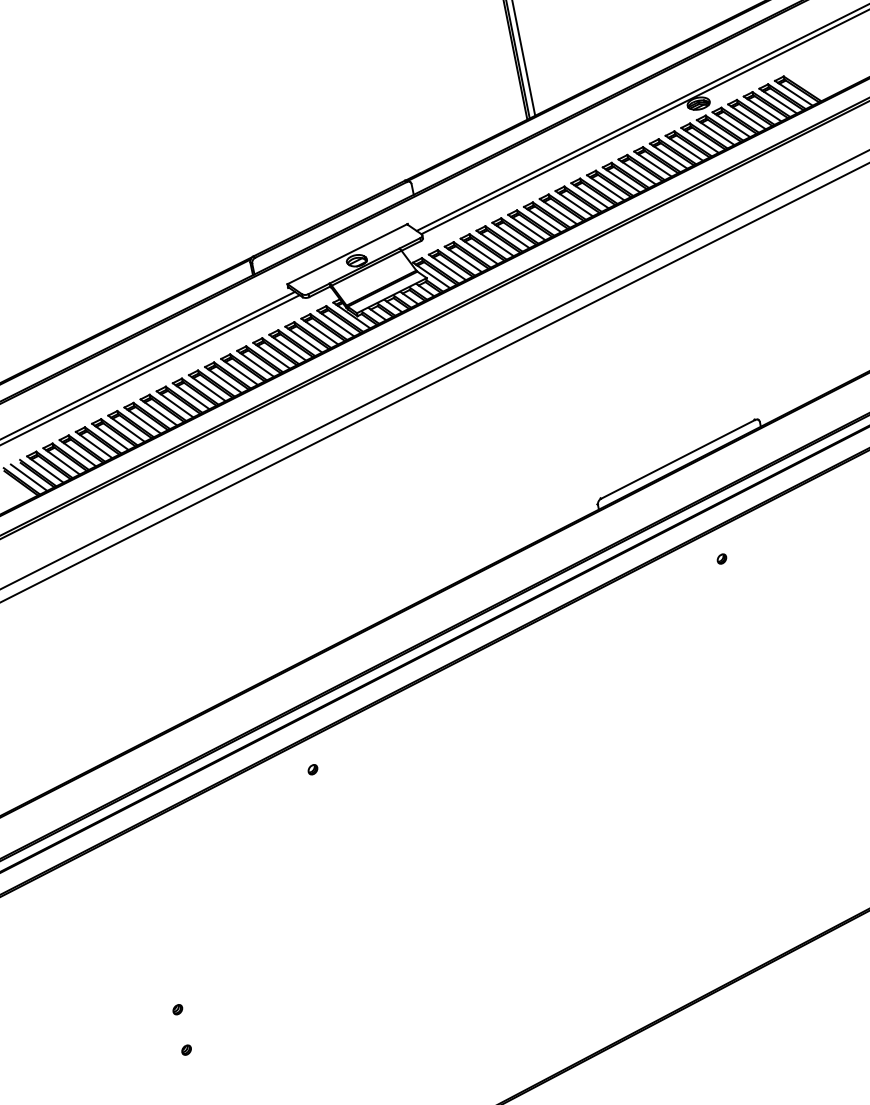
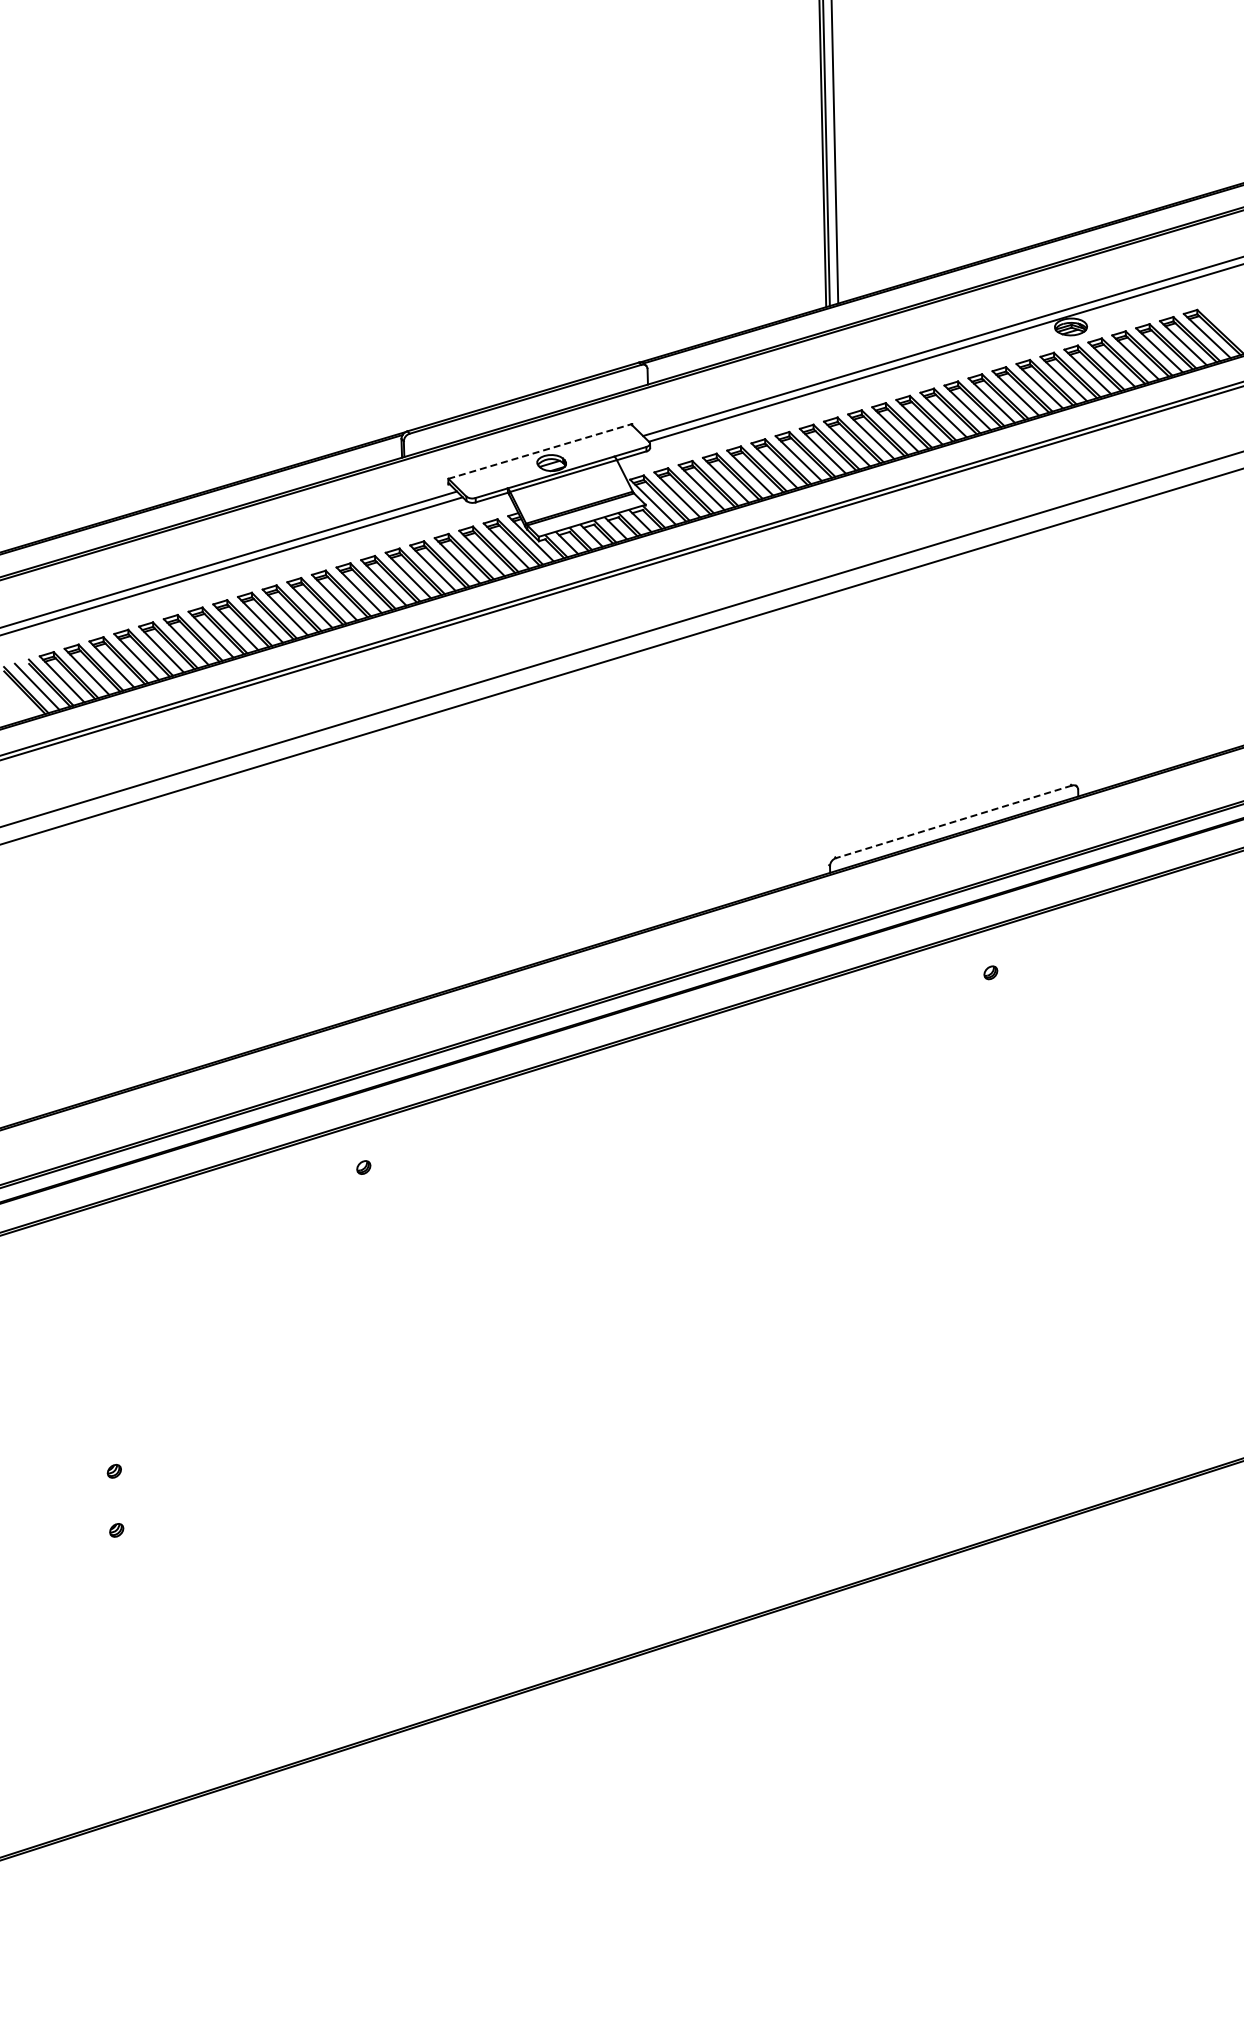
line: (347, 254) -> (540, 451), solid -> dashed
line: (677, 459) -> (953, 822), solid -> dashed

